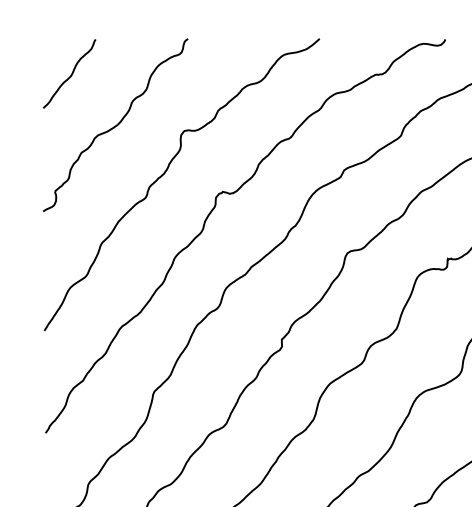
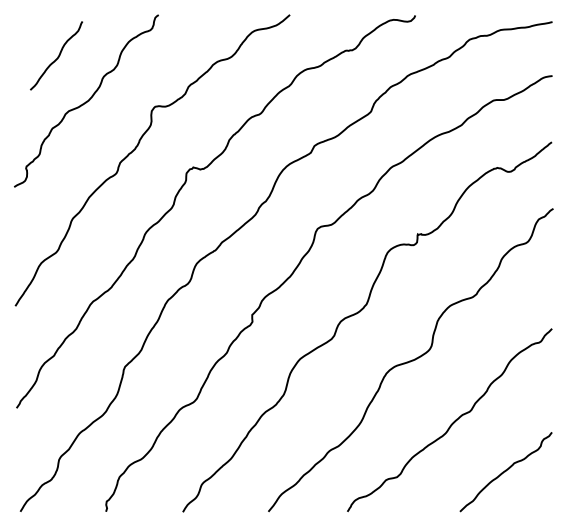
curve: (70, 74) -> (57, 56), moved

